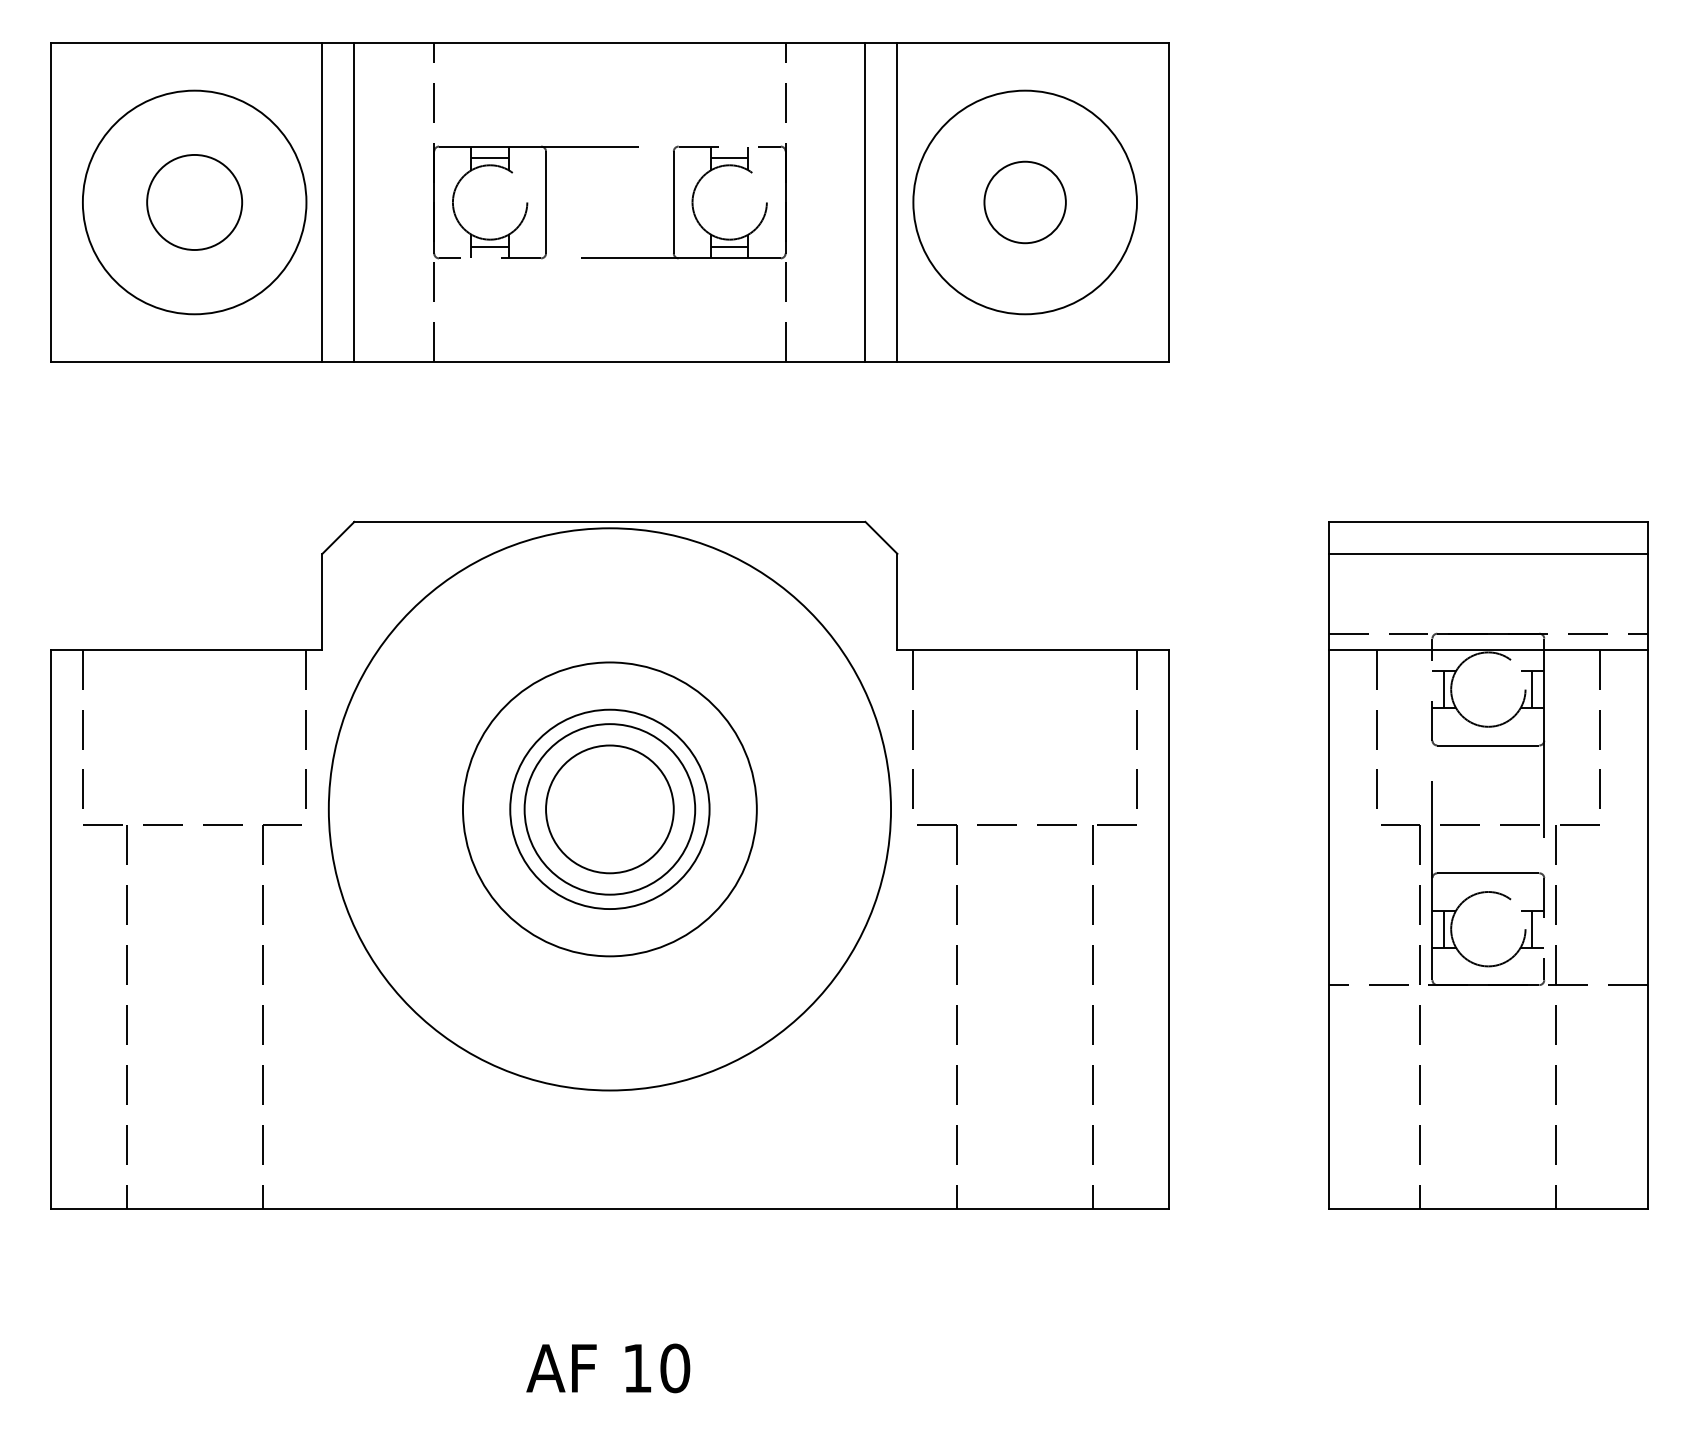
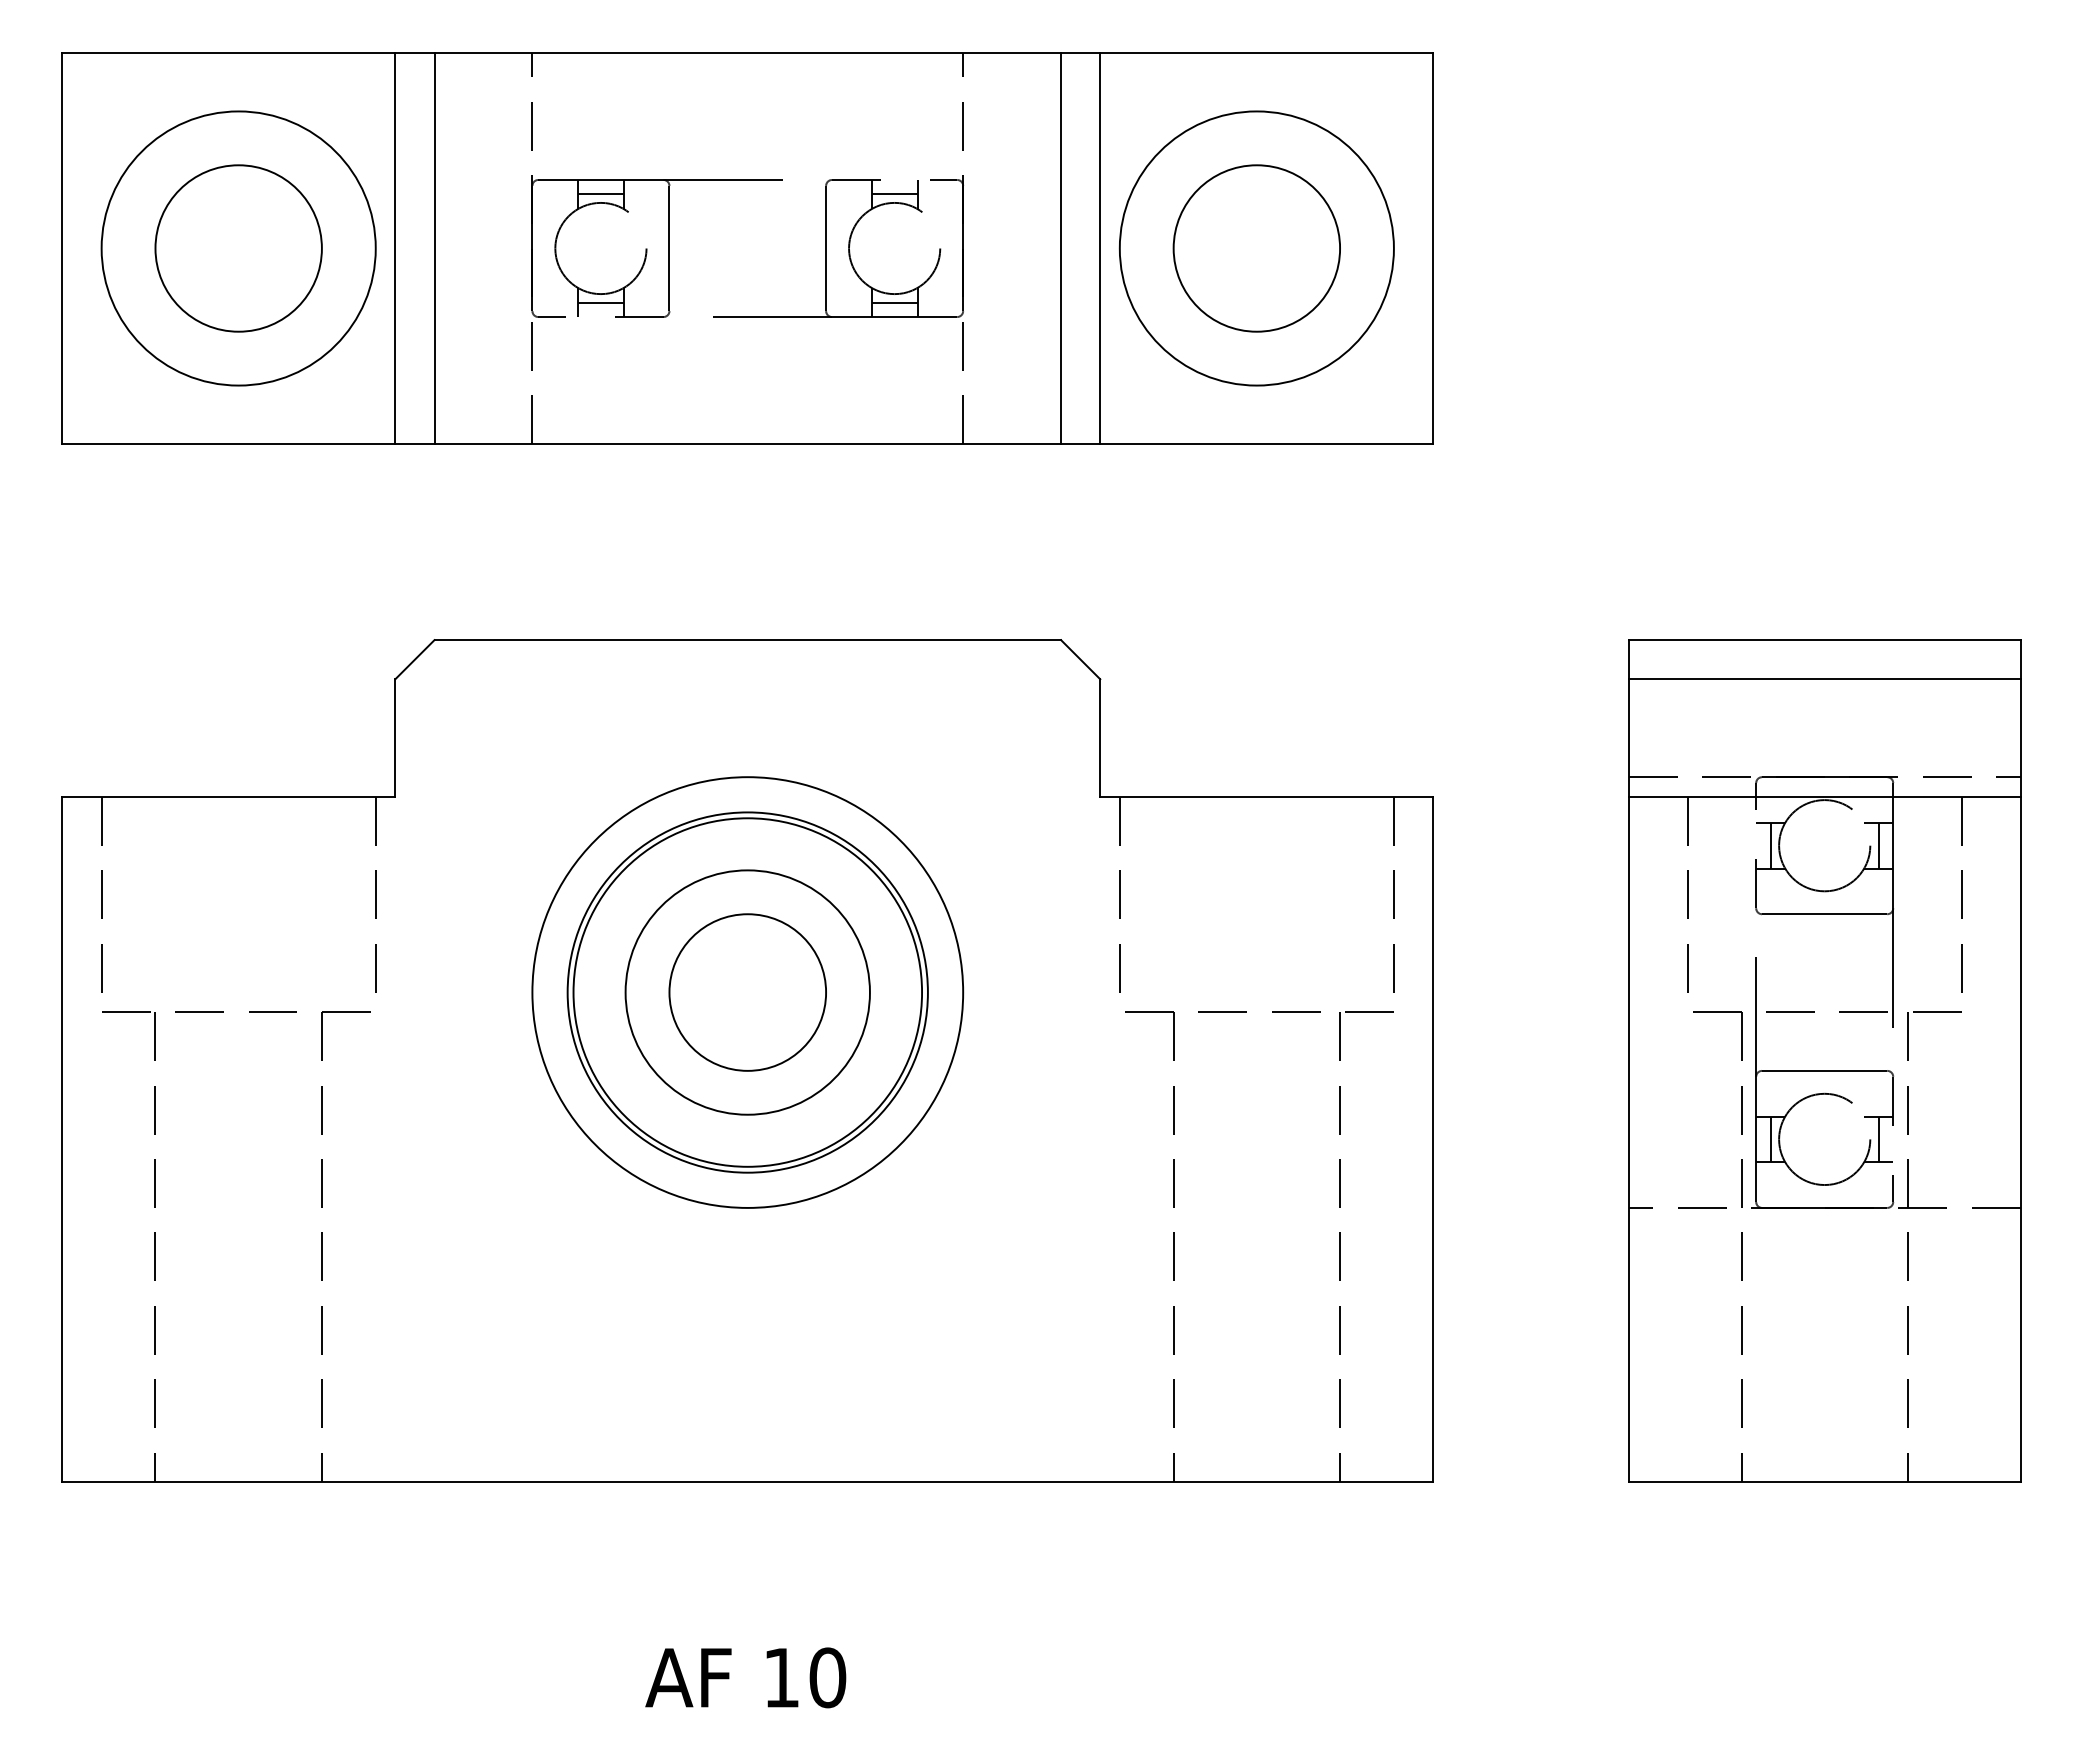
circle: (194, 202) -> (238, 248), size x1.43
circle: (1024, 202) -> (1256, 248), size x1.67
circle: (609, 809) -> (747, 992), size x0.62
circle: (609, 809) -> (747, 992), size x1.67

